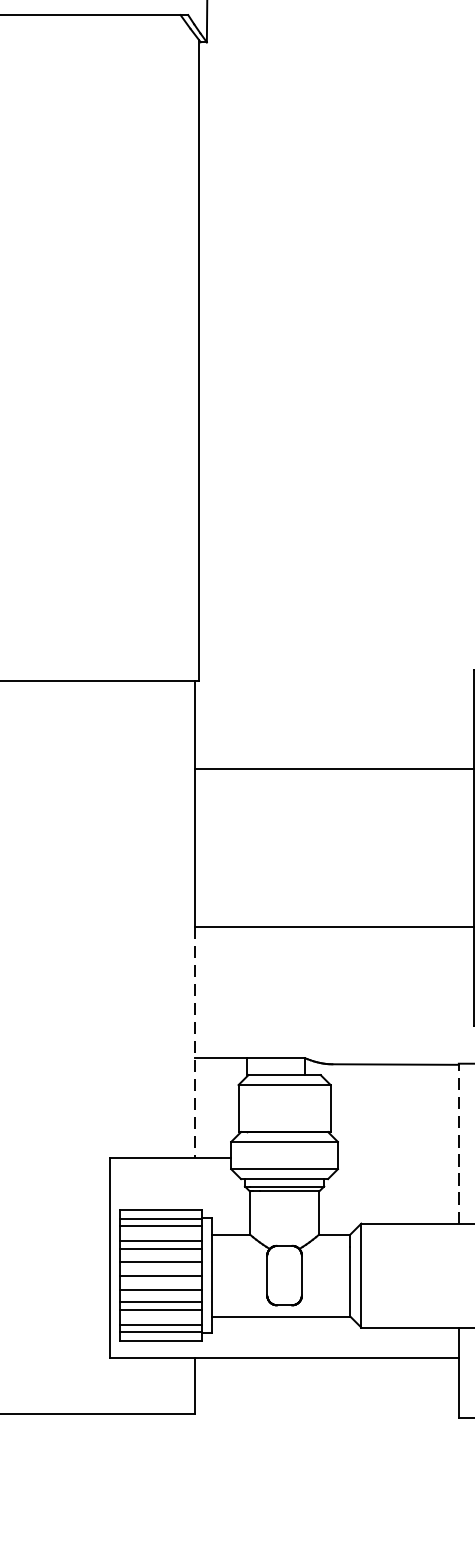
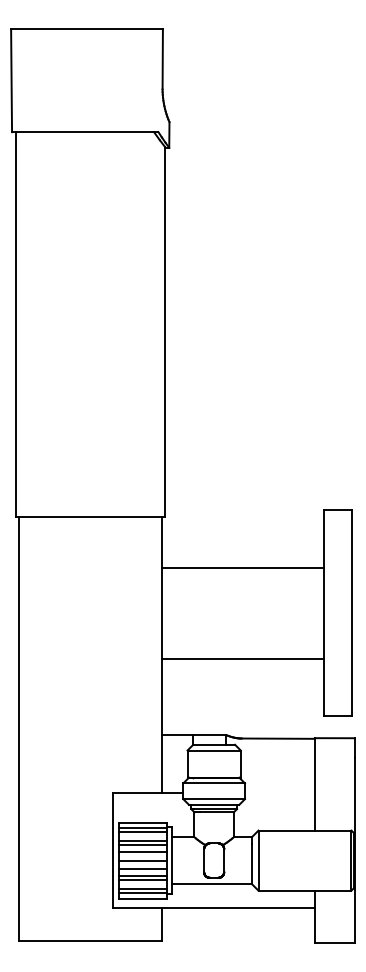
line: (195, 1041) -> (162, 725), dashed -> solid
line: (458, 1142) -> (314, 783), dashed -> solid

